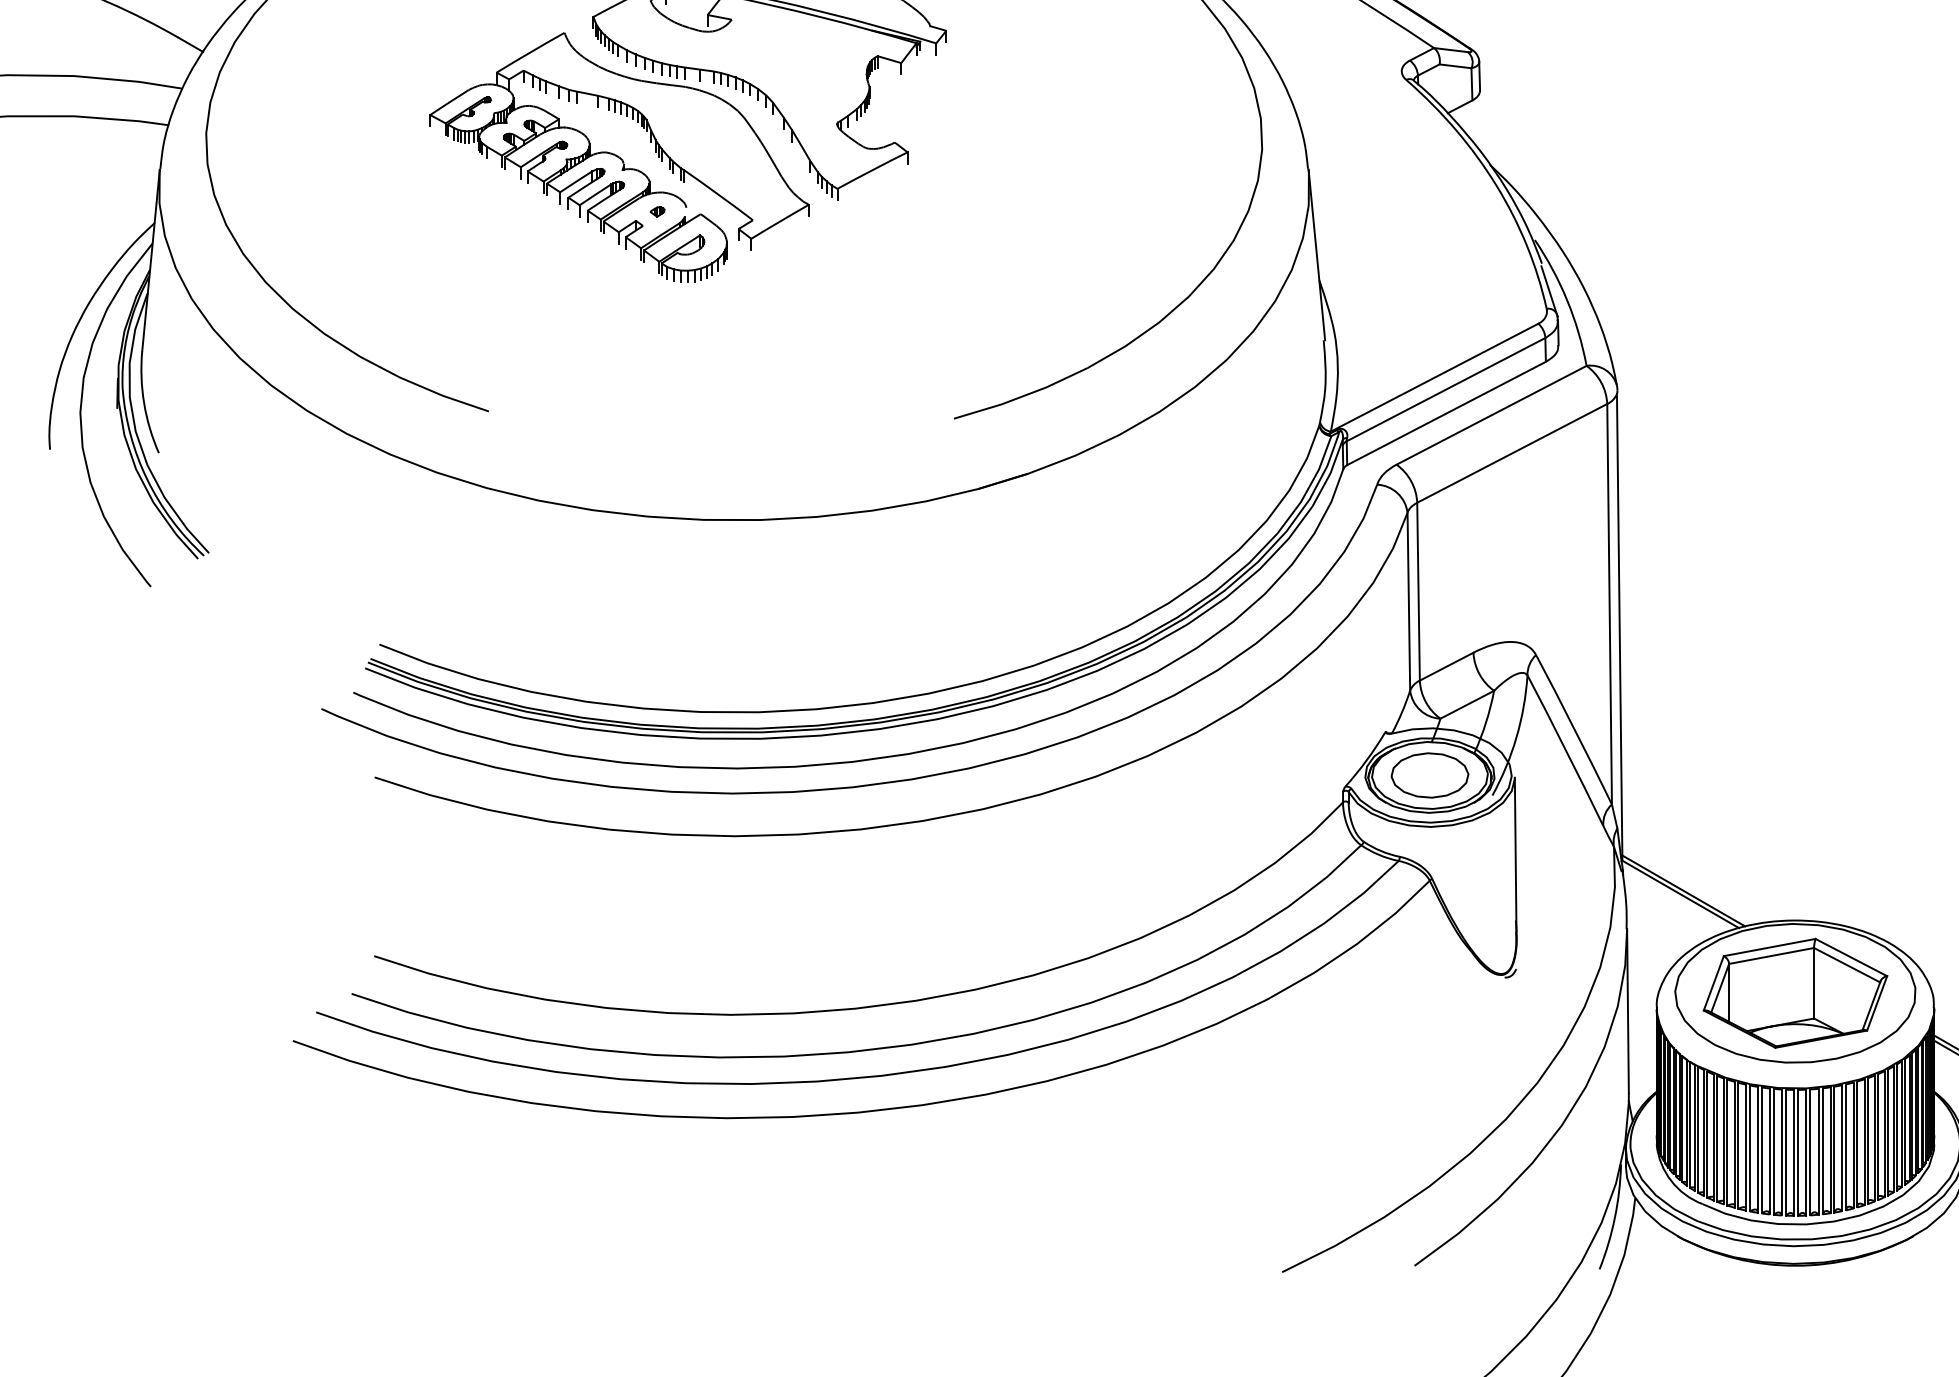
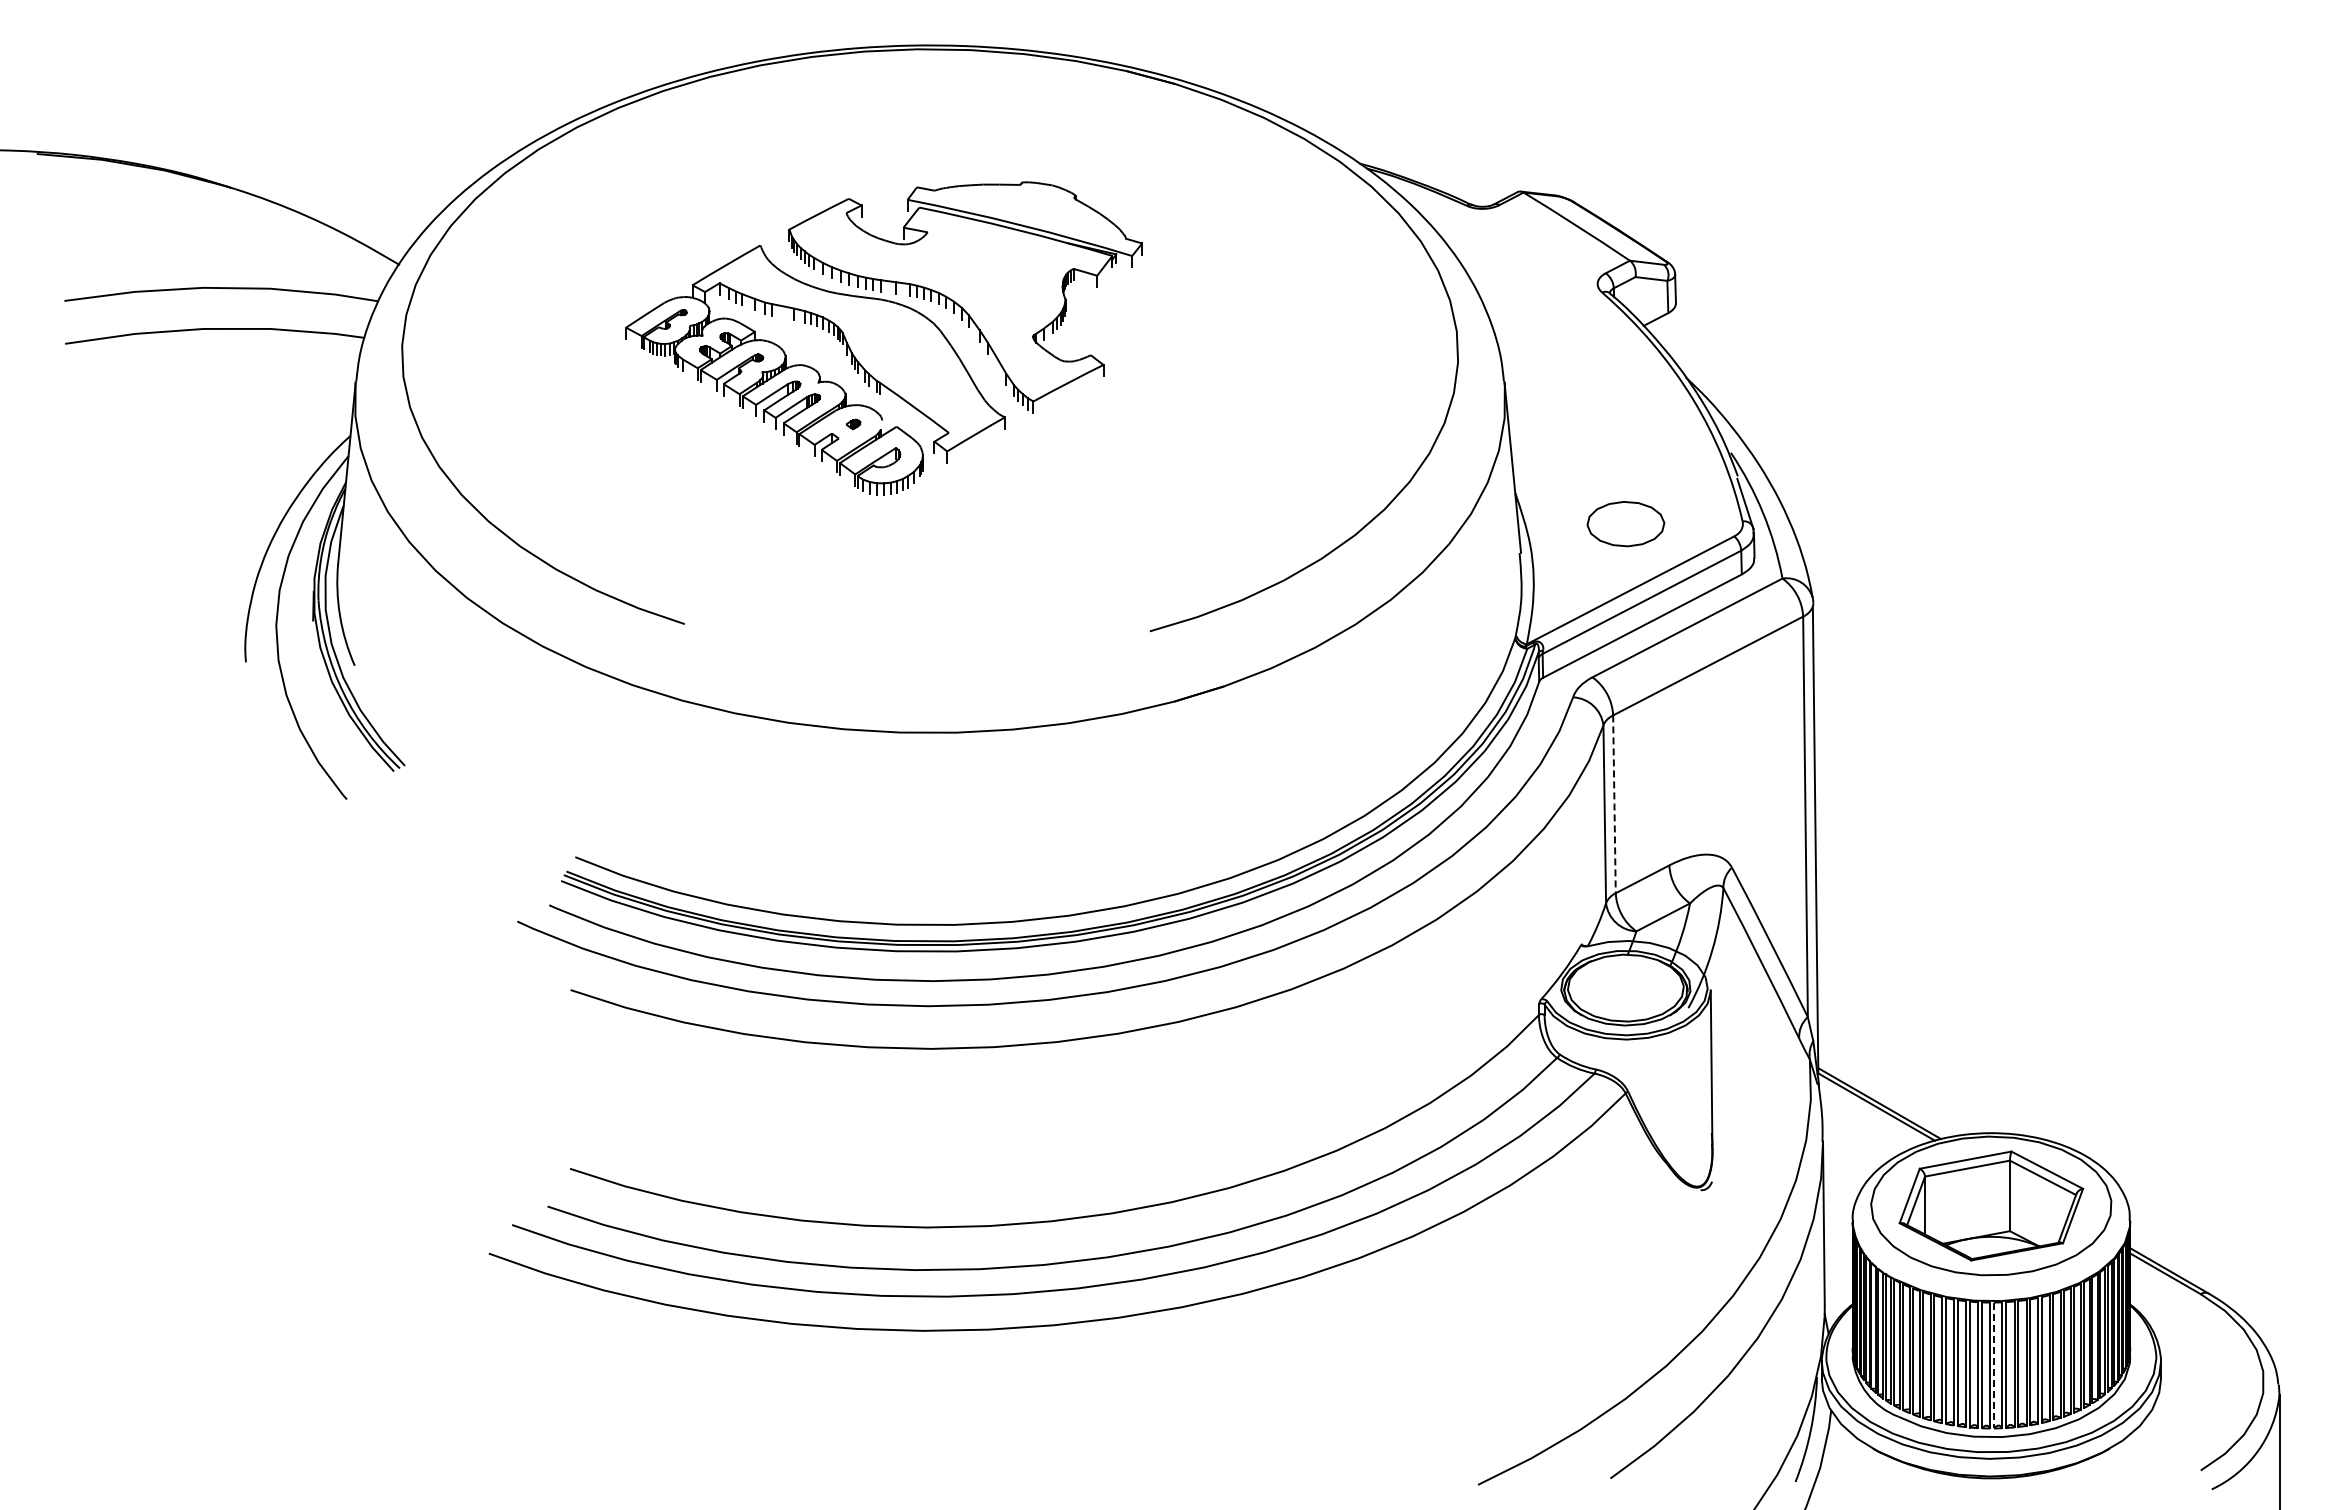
line: (1418, 591) -> (1614, 804), solid -> dashed
part: (1429, 775) -> (1625, 524), moved
line: (1798, 1152) -> (1994, 1365), solid -> dashed

